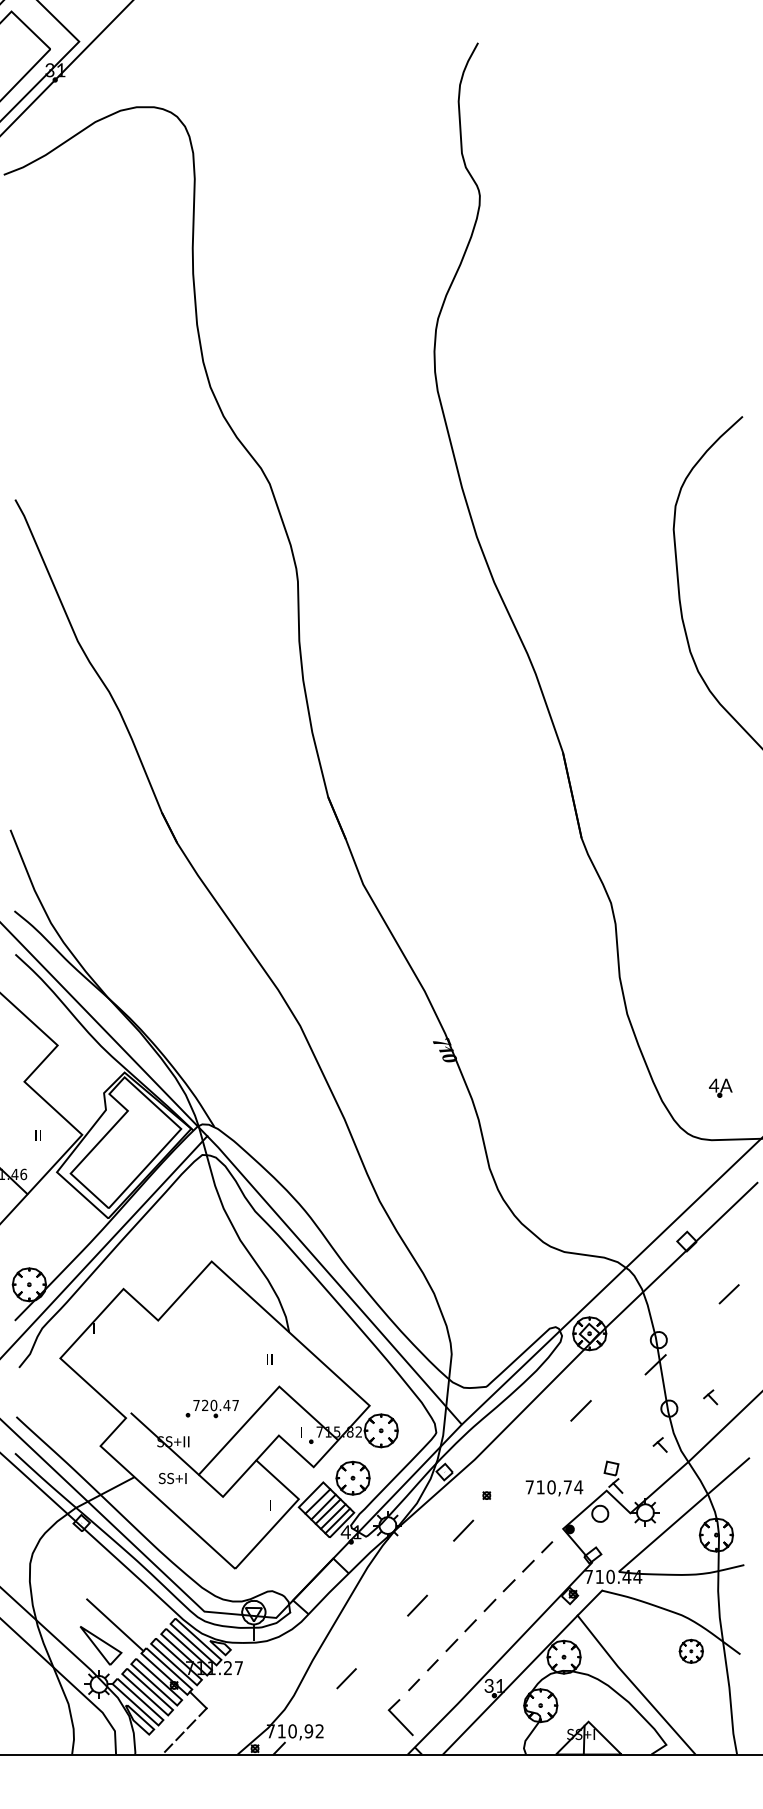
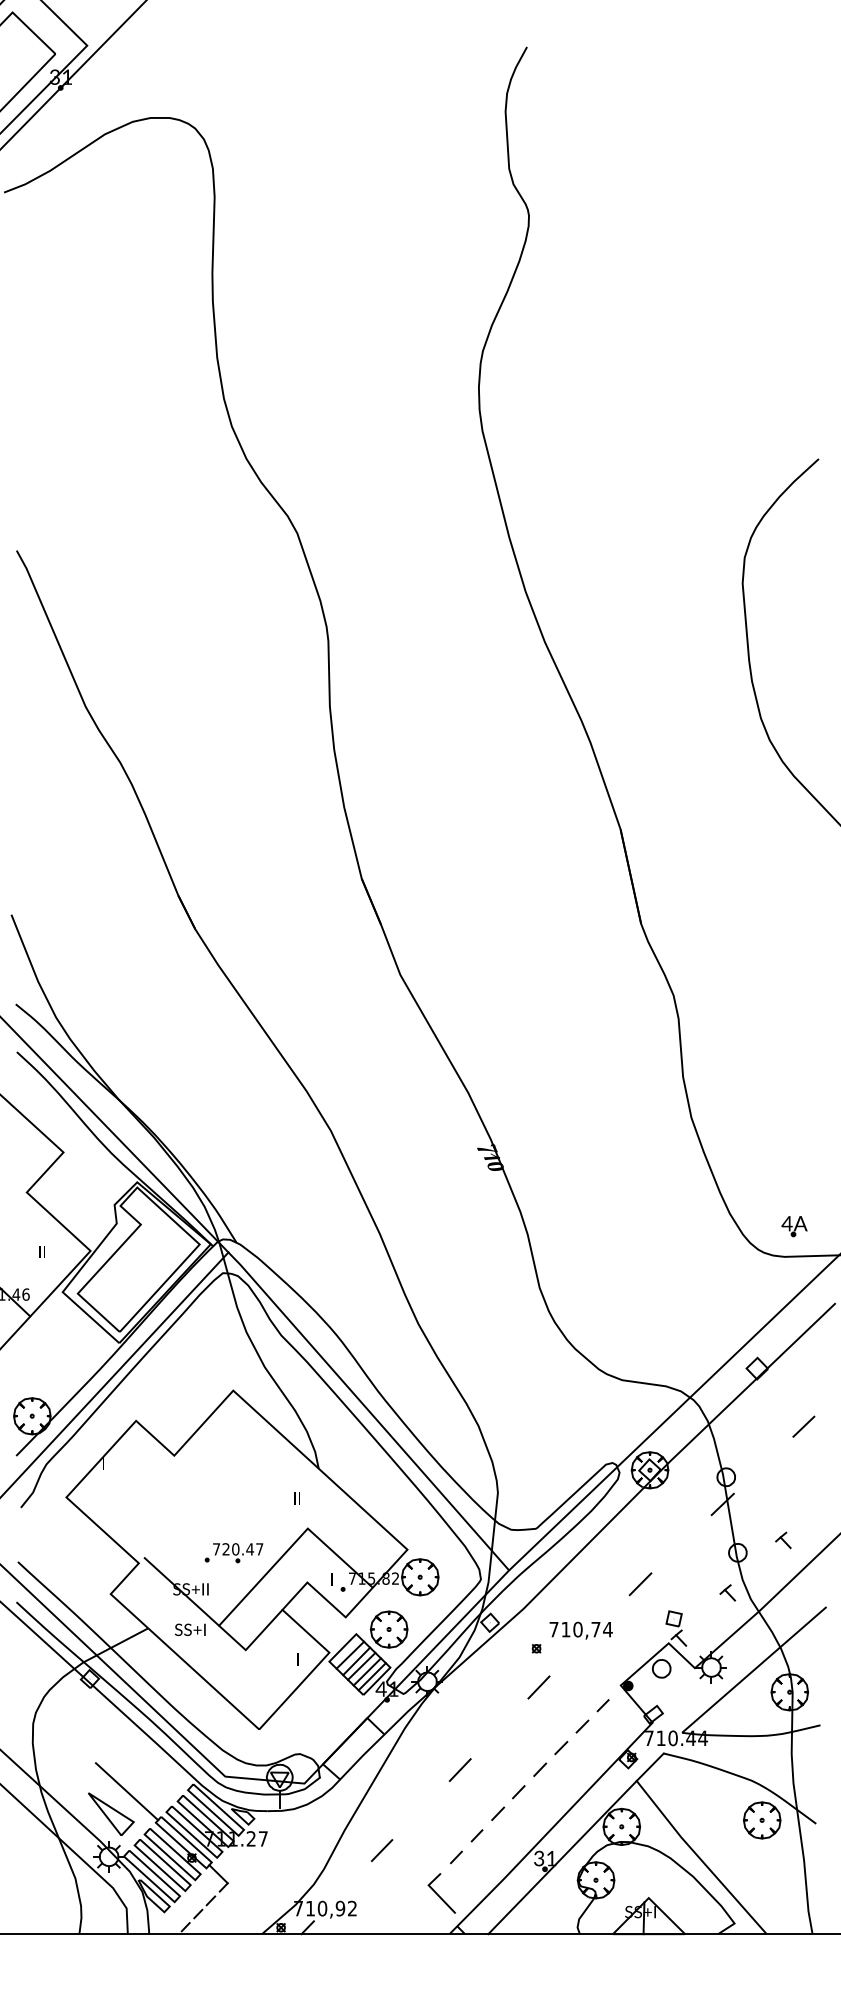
part: (720, 1088) -> (794, 1226), moved
line: (581, 1411) -> (640, 1584), moved
text: (553, 1488) -> (580, 1630), moved
line: (463, 1530) -> (538, 1687), moved
part: (690, 1651) -> (761, 1820), size x1.43

